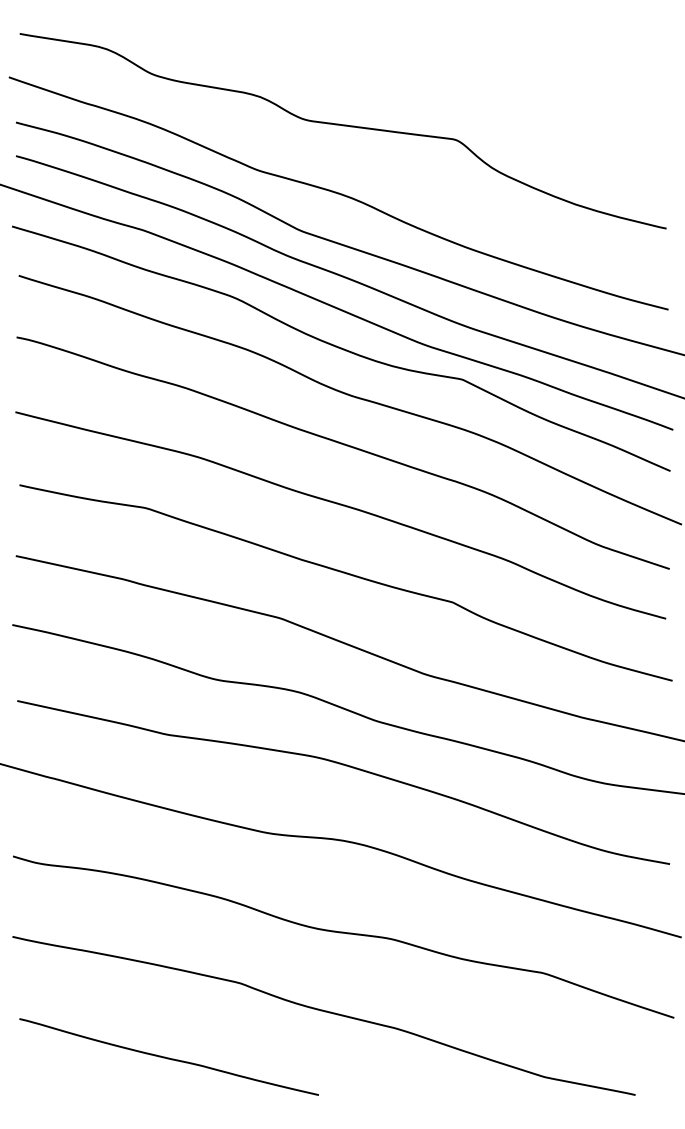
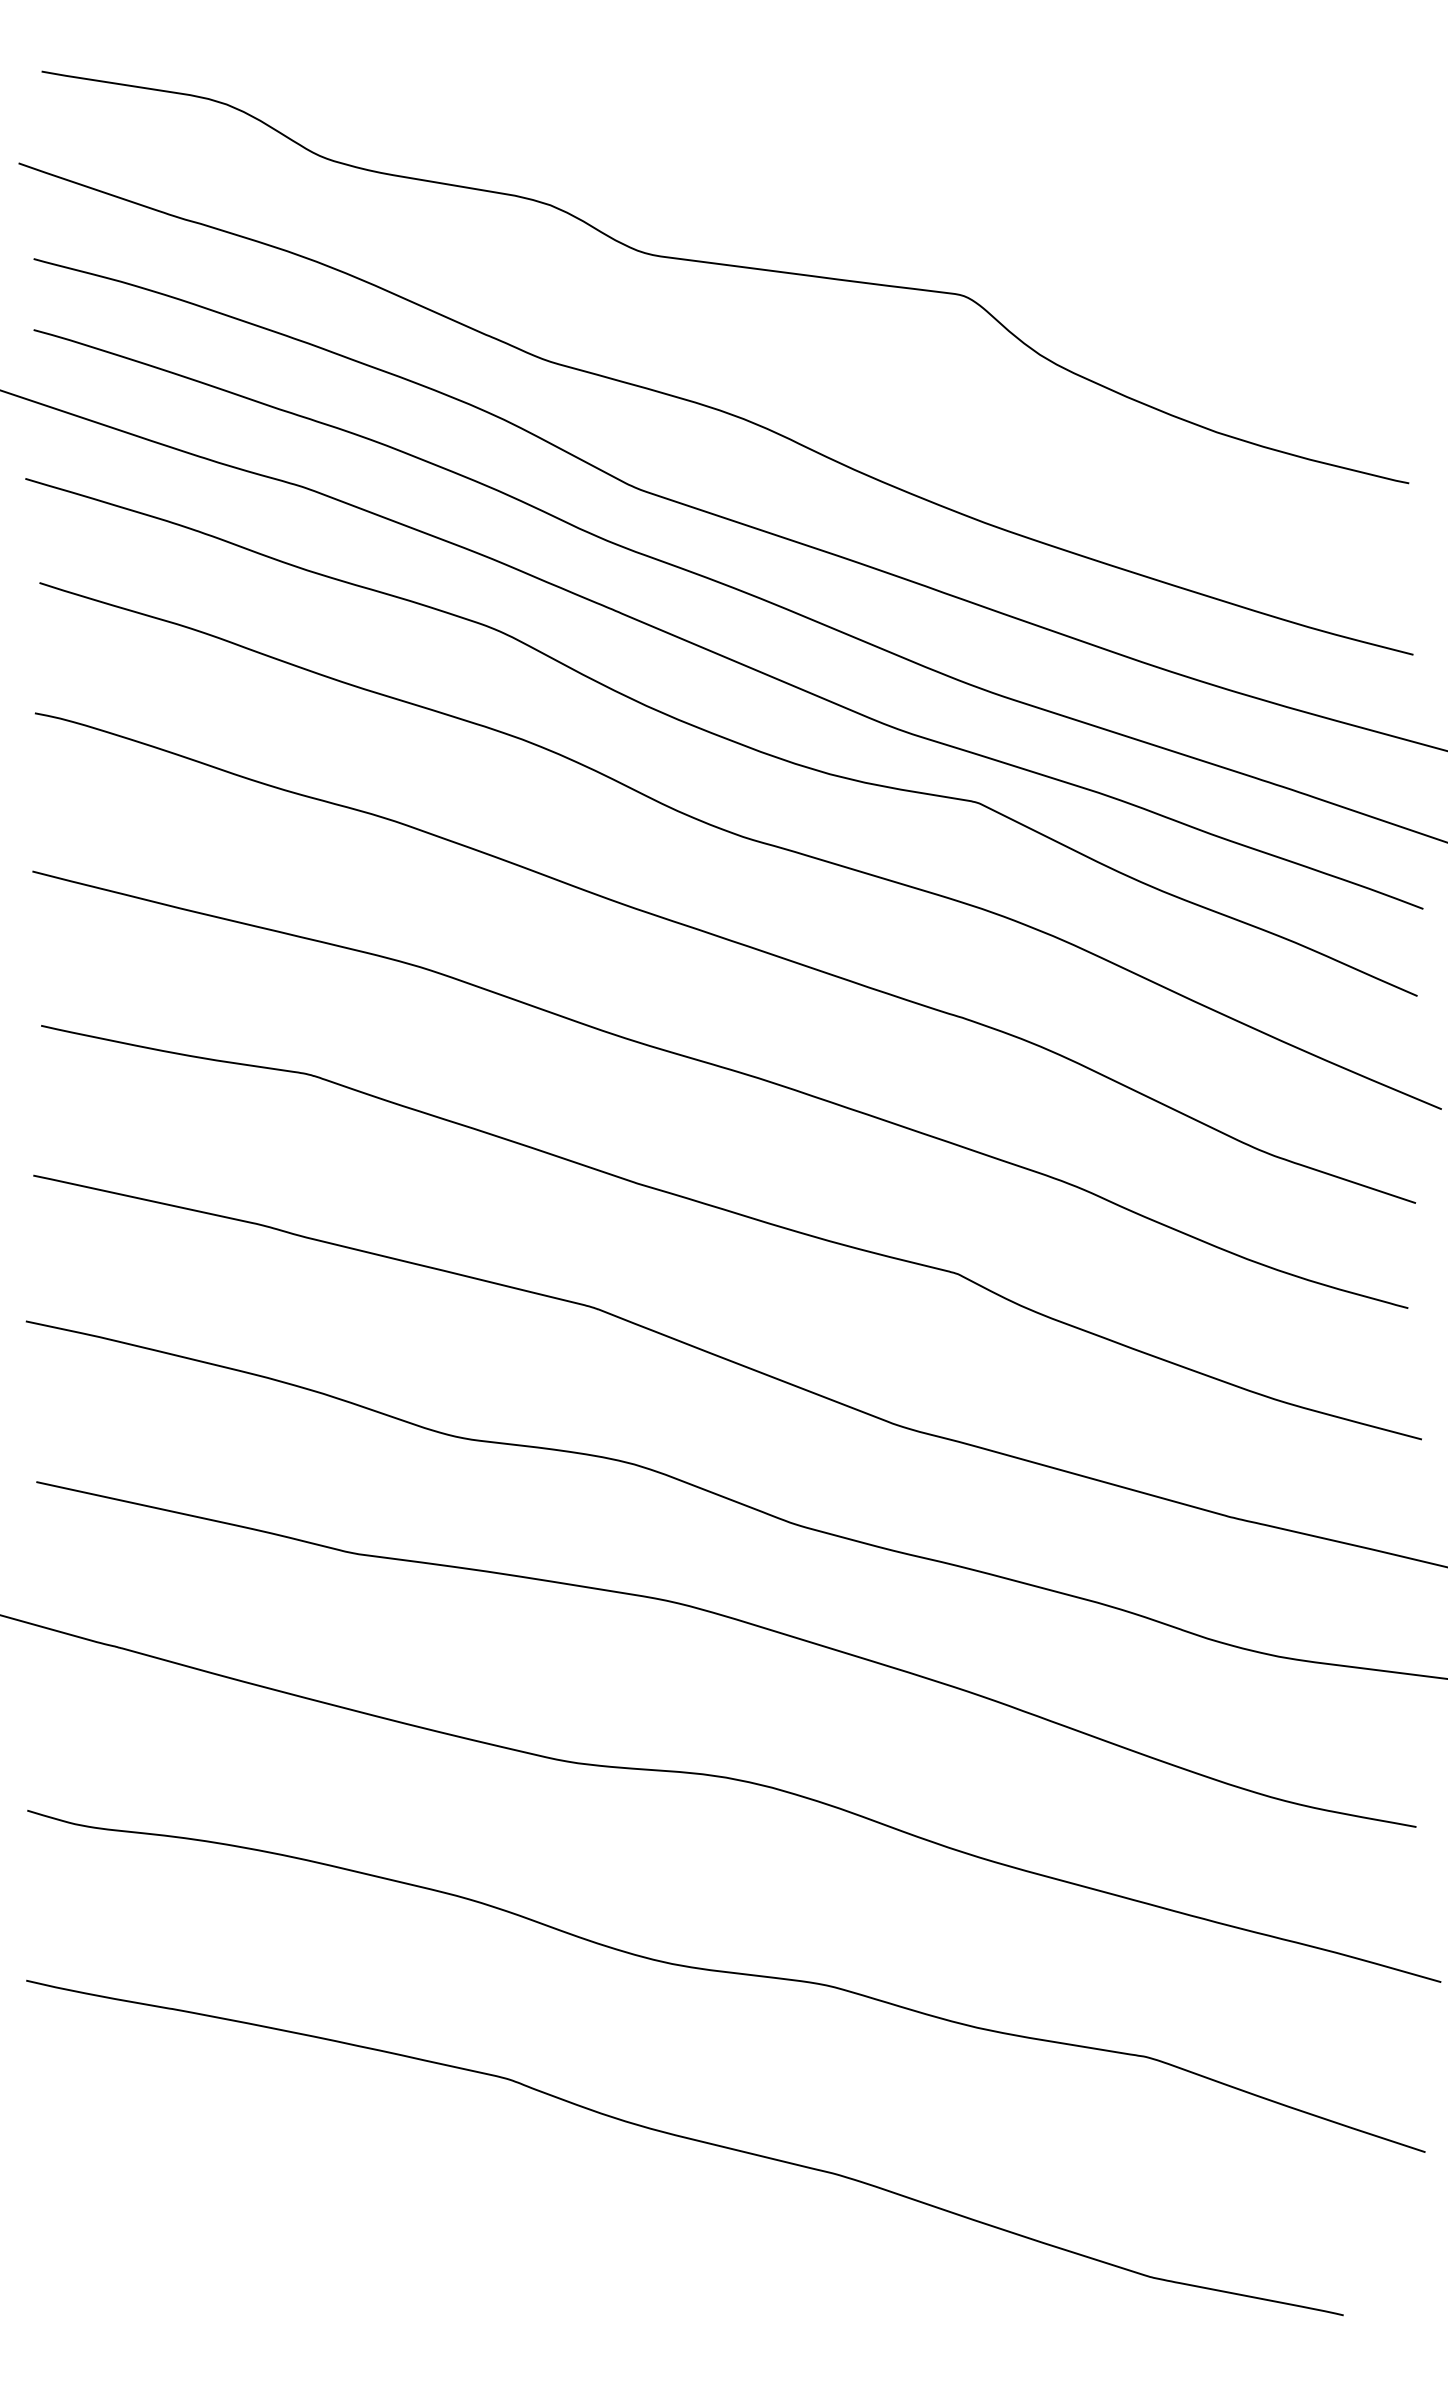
curve: (168, 1057) -> (356, 2235), removed

